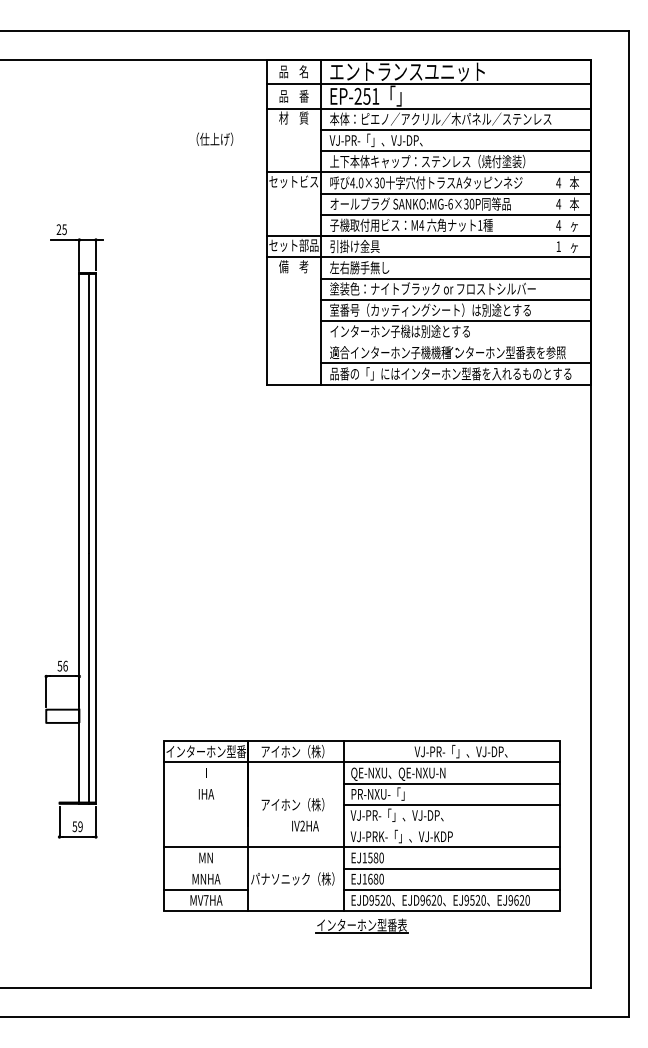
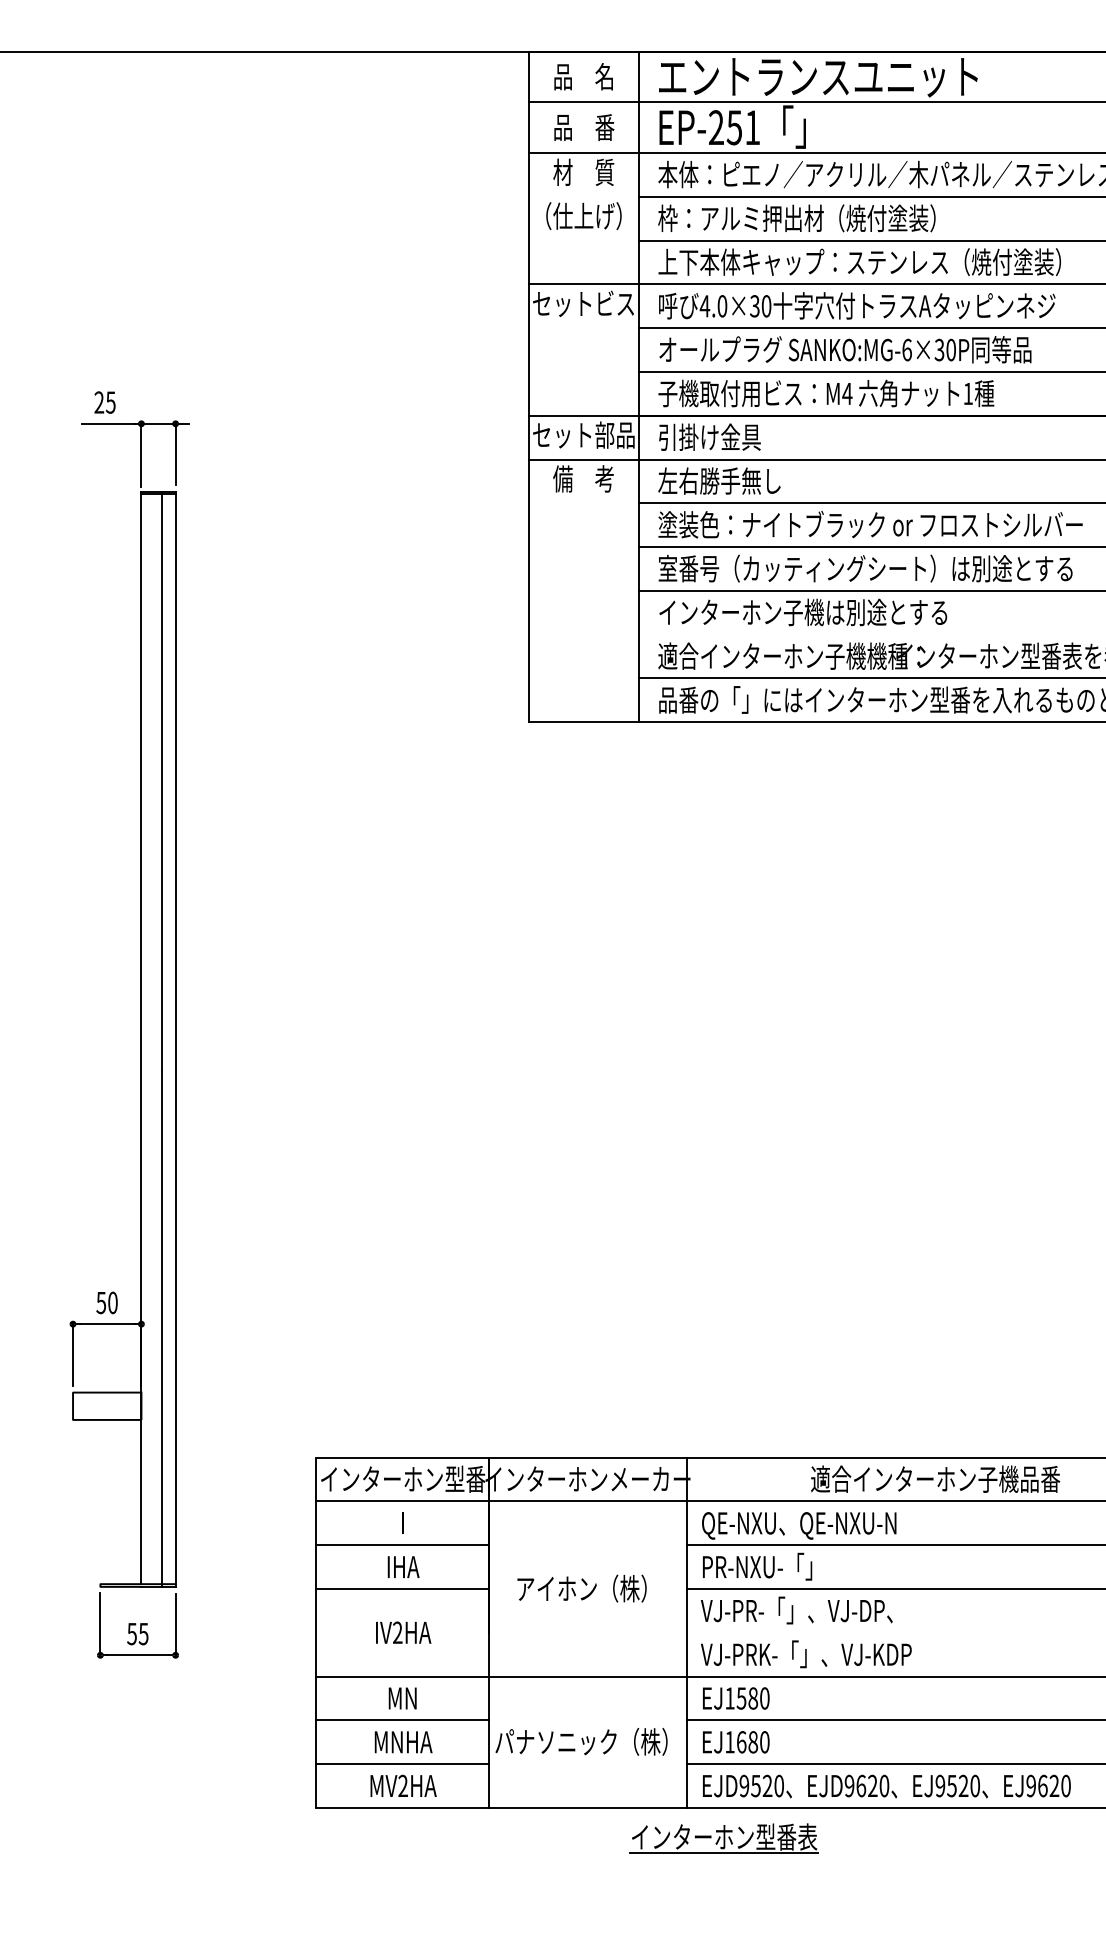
text: (214, 138) -> (583, 214), moved
text: (396, 140) -> (795, 218), VJ-PR-「」、VJ-DP、 -> 枠：アルミ押出材（焼付塗装）
text: (65, 665) -> (112, 1301), 56 -> 50
text: (295, 751) -> (587, 1478), アイホン（株） -> インターホンメーカー
text: (464, 751) -> (935, 1478), VJ-PR-「」、VJ-DP、 -> 適合インターホン子機品番
line: (205, 783) -> (401, 1544), added
line: (205, 804) -> (401, 1588), added
text: (305, 825) -> (403, 1631), moved
text: (80, 826) -> (143, 1633), 59 -> 55
line: (205, 868) -> (401, 1720), added
text: (206, 900) -> (403, 1786), MV7HA -> MV2HA

